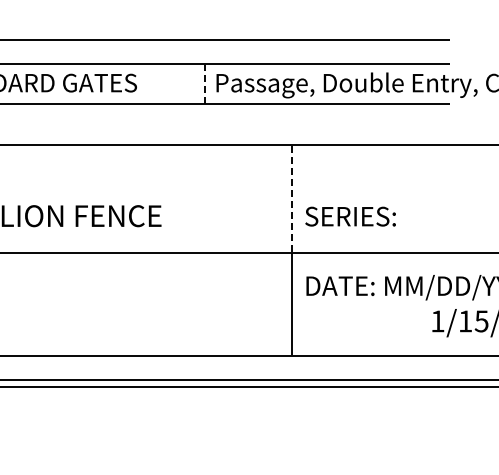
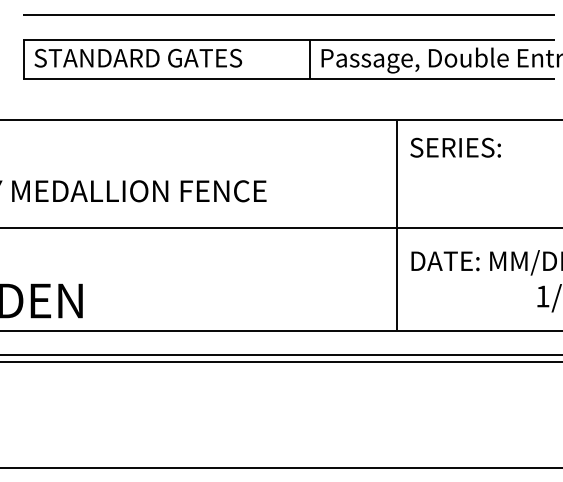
line: (204, 83) -> (309, 58), dashed -> solid
line: (291, 198) -> (396, 173), dashed -> solid
text: (350, 216) -> (455, 147), moved

